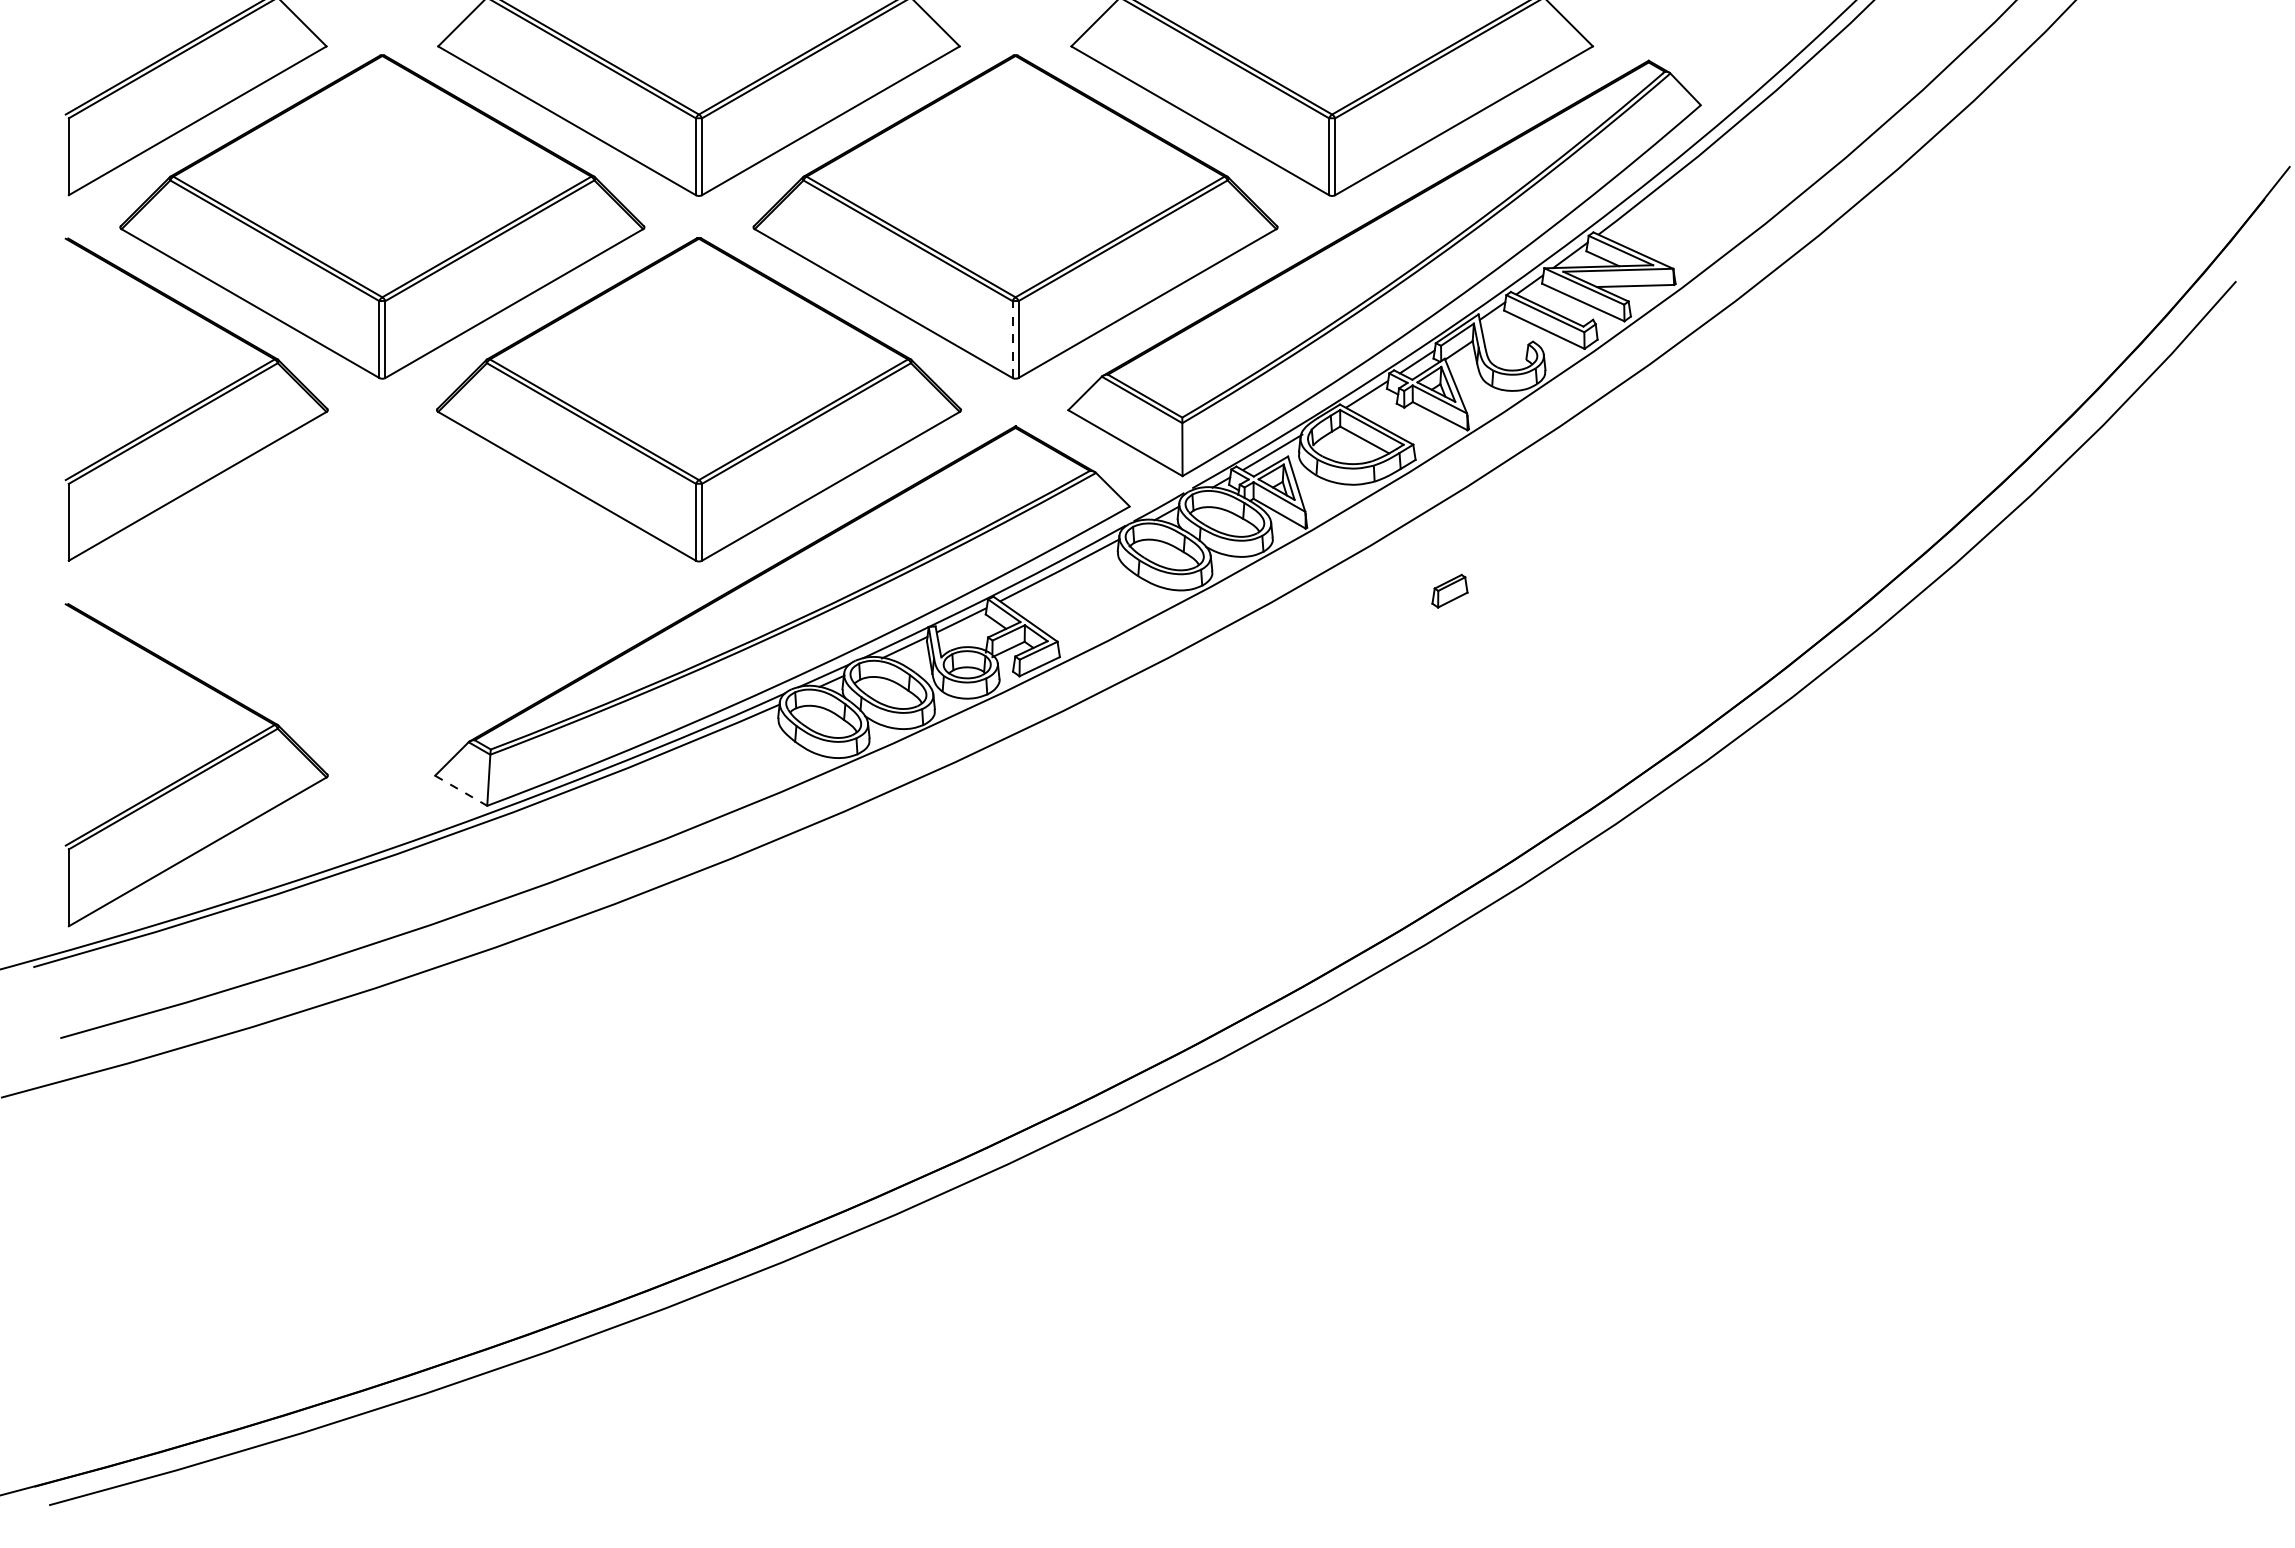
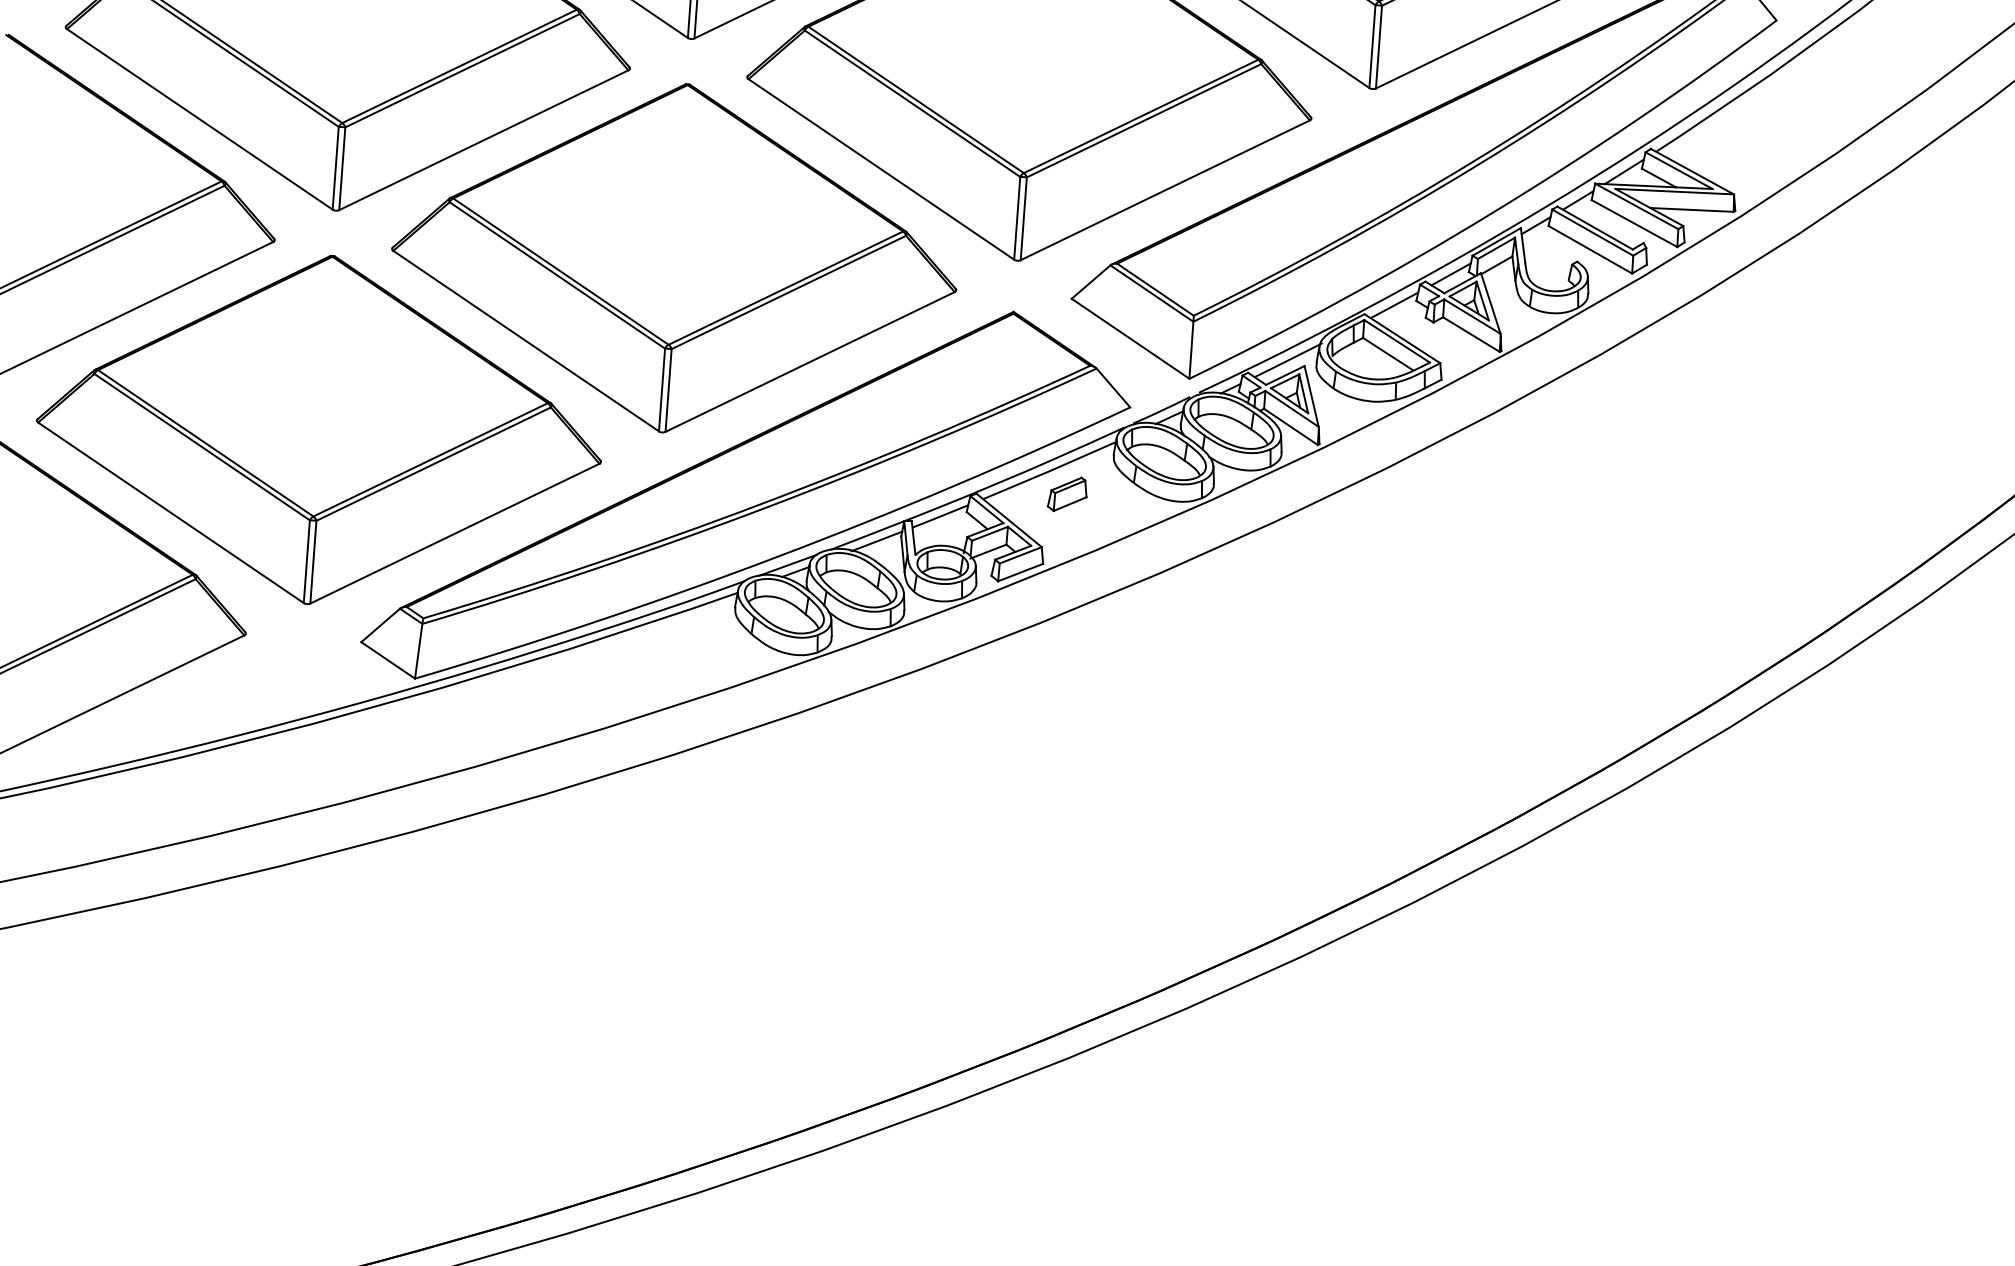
line: (1012, 339) -> (1017, 218), dashed -> solid
part: (382, 582) -> (319, 430), added
part: (1449, 590) -> (1067, 493), moved
line: (461, 791) -> (388, 661), dashed -> solid

